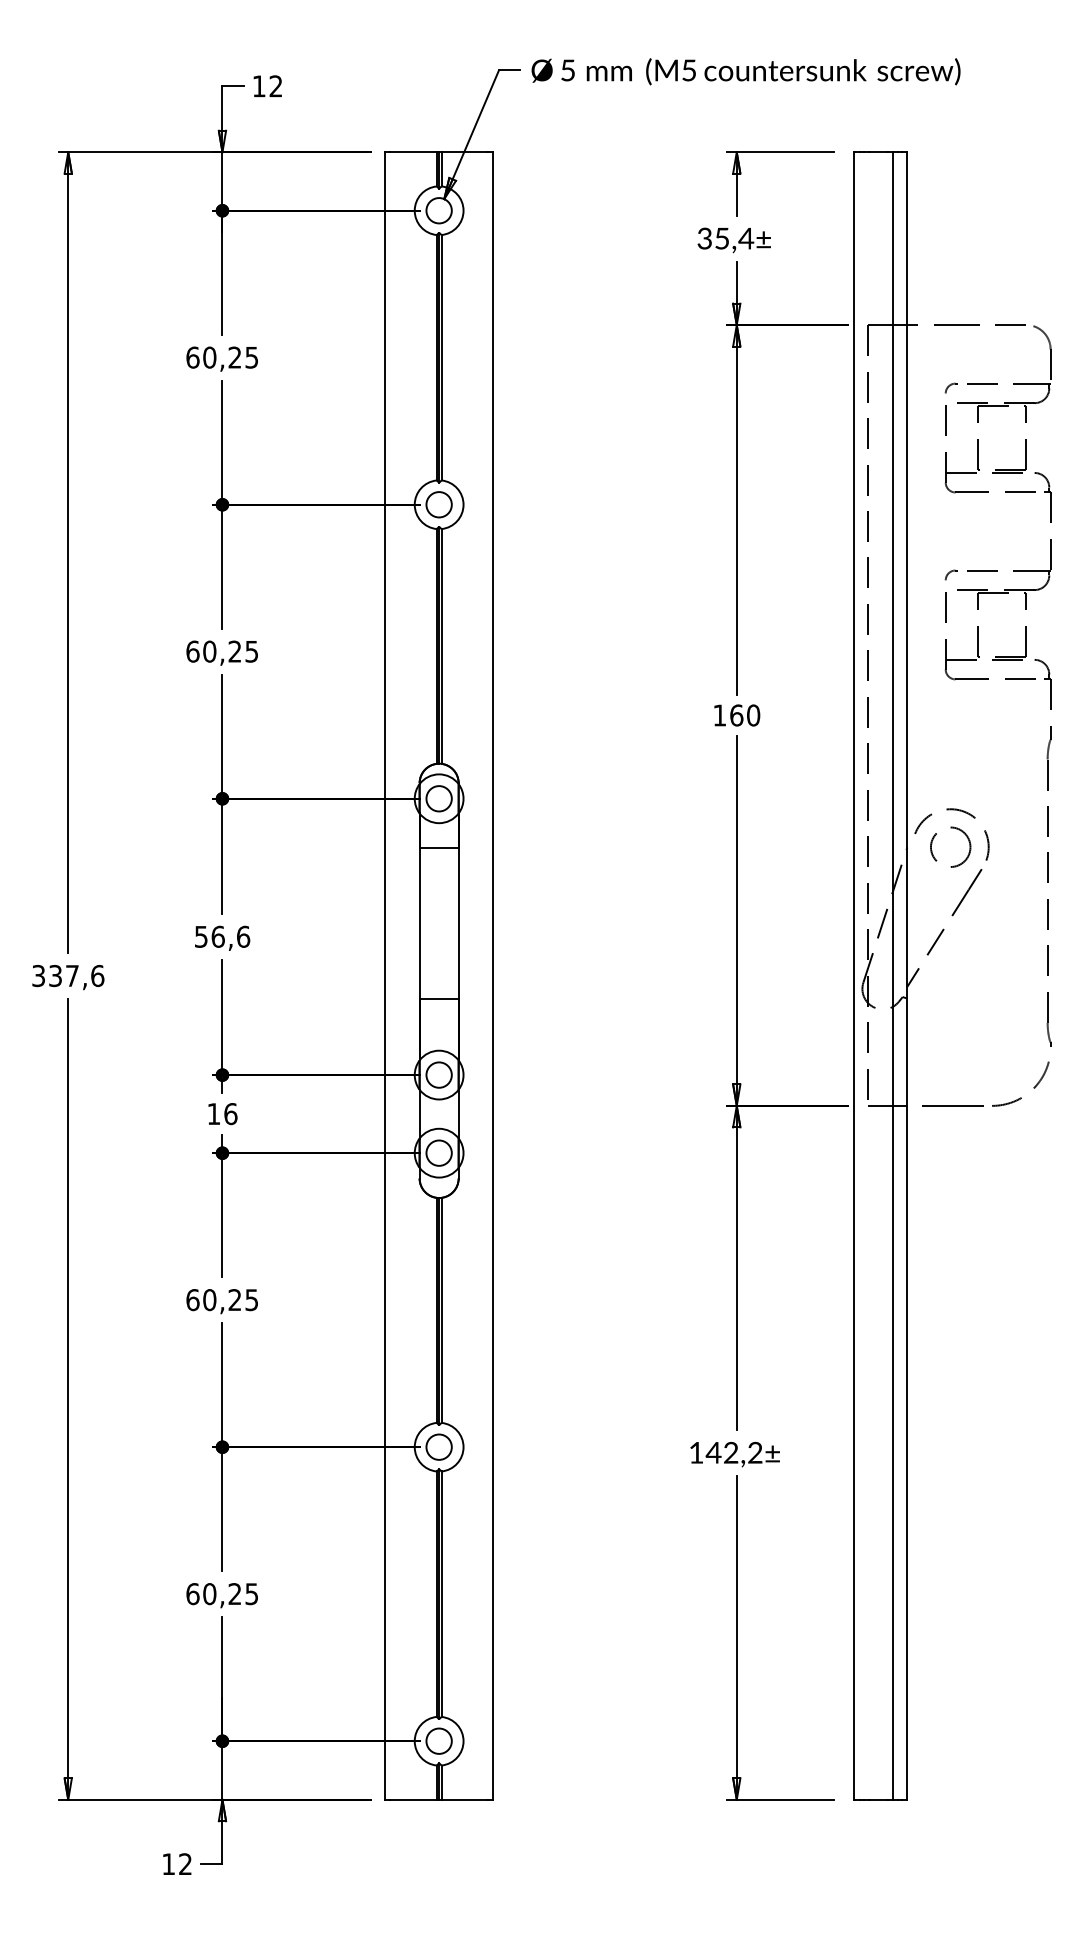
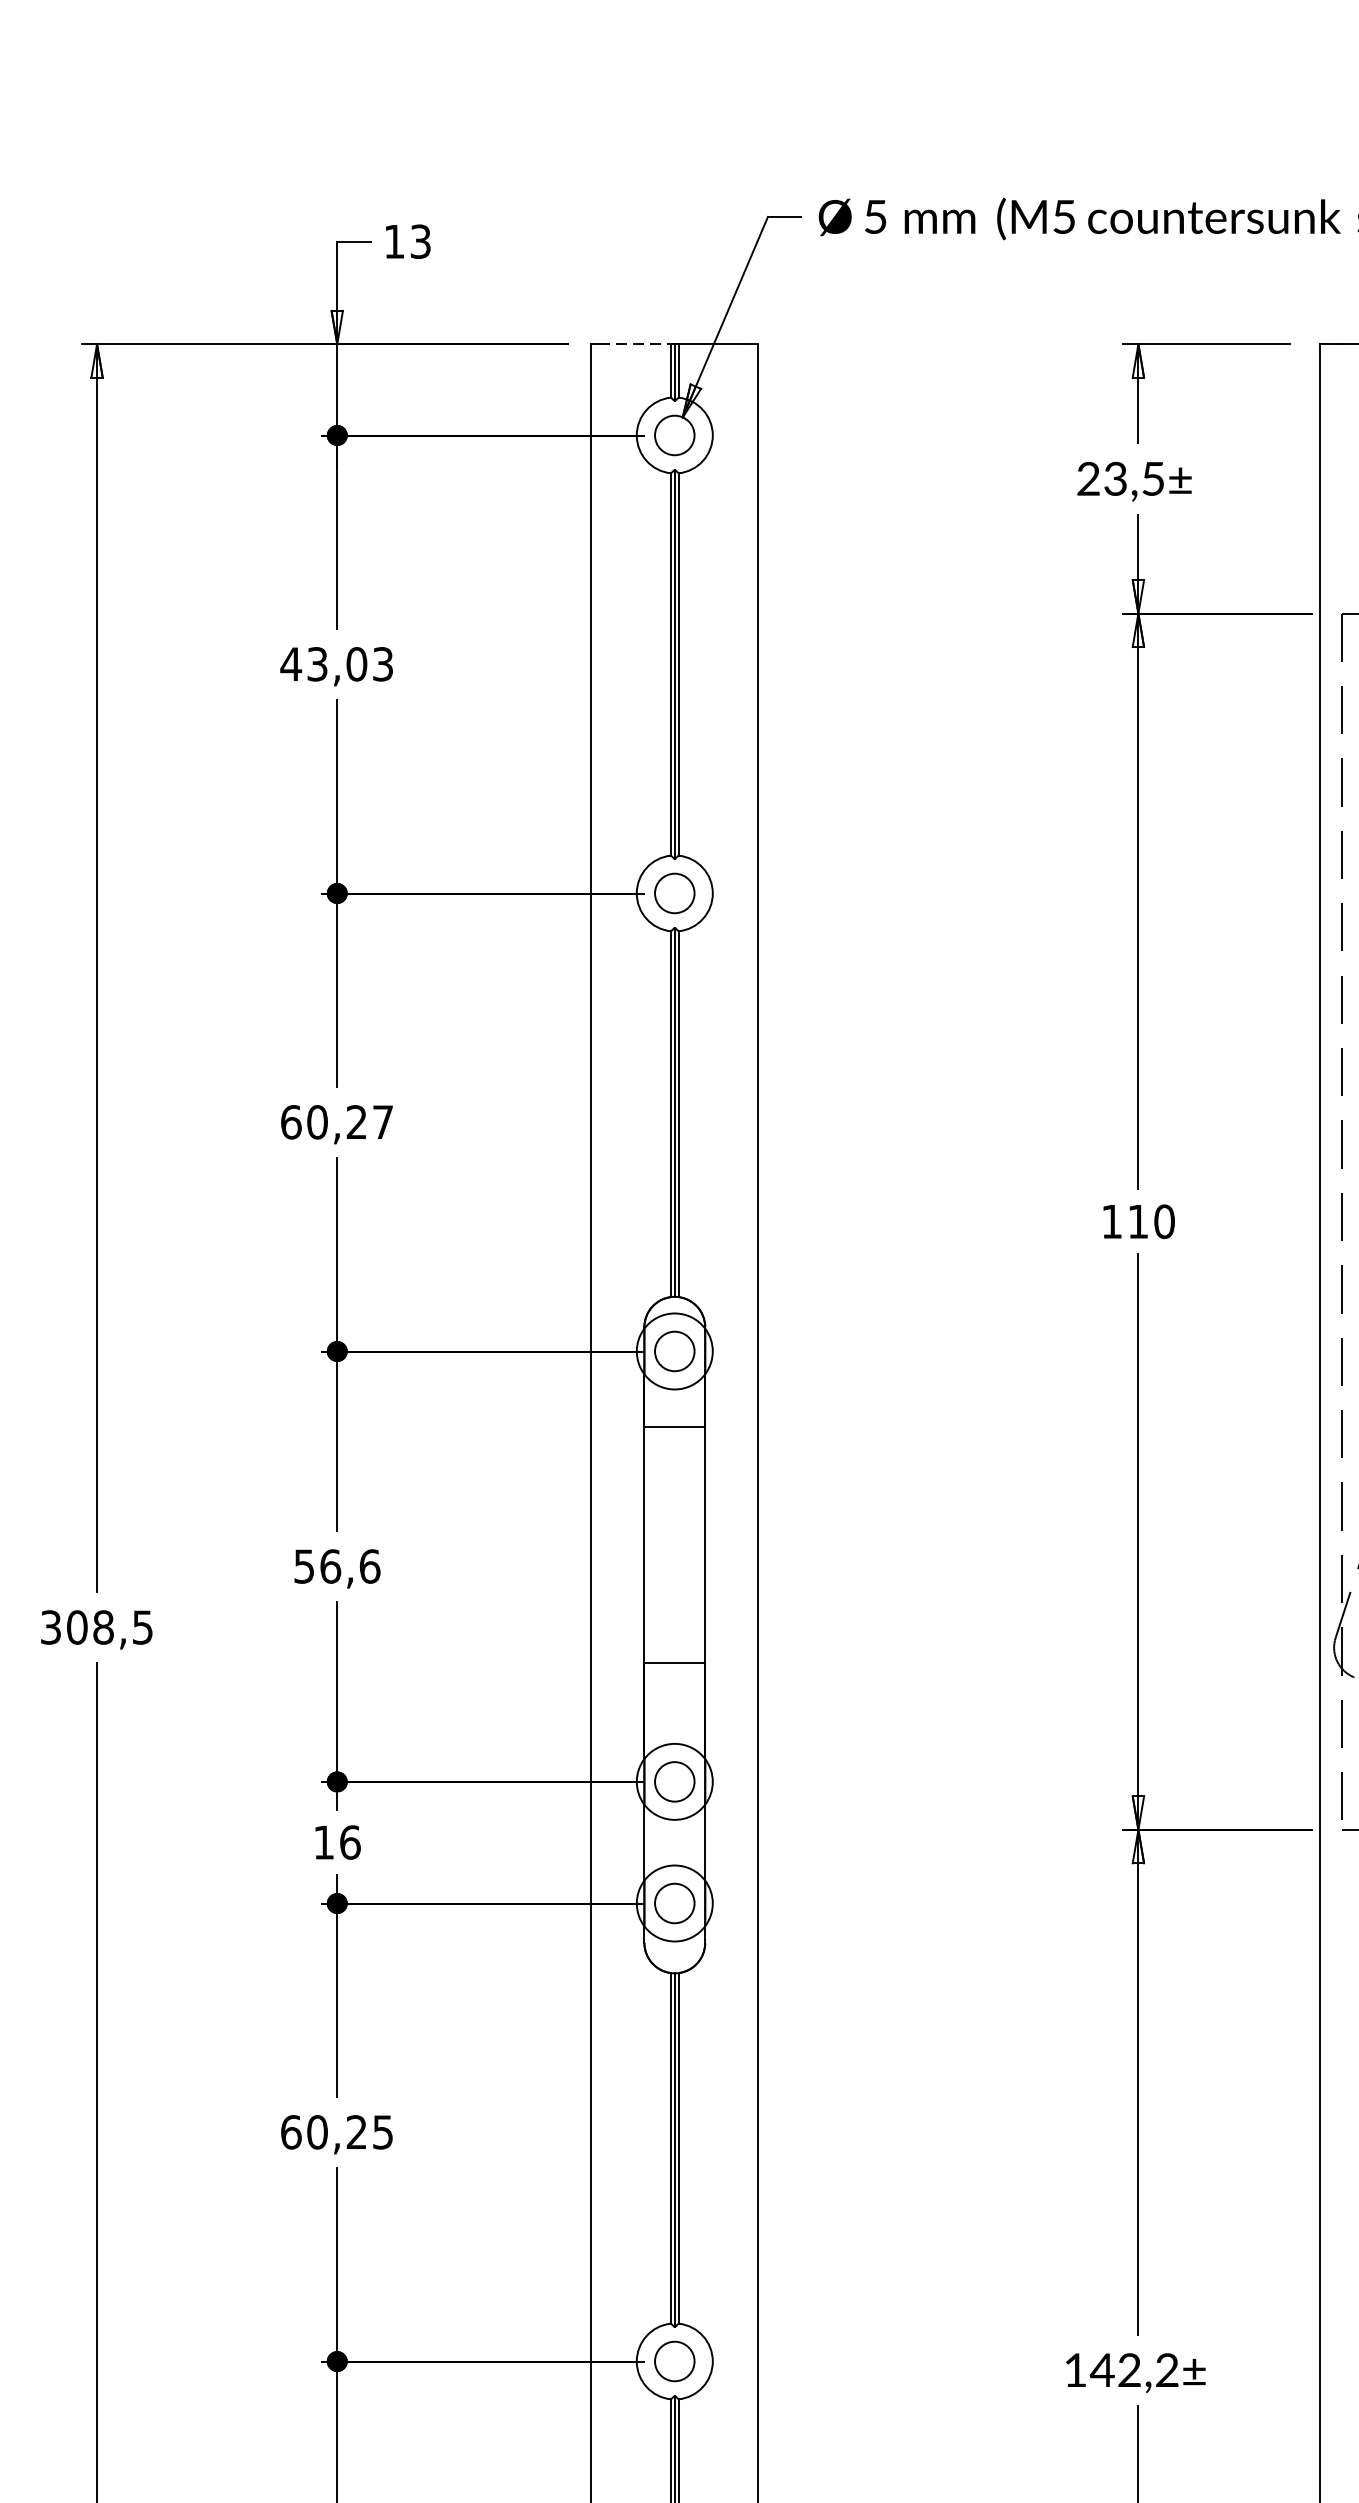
text: (275, 86) -> (419, 241), 12 -> 13
line: (414, 152) -> (636, 344), solid -> dashed
text: (725, 238) -> (1120, 478), 35,4± -> 23,5±
text: (221, 357) -> (335, 664), 60,25 -> 43,03
text: (251, 651) -> (382, 1122), 60,25 -> 60,27
text: (736, 715) -> (1137, 1221), 160 -> 110
text: (76, 975) -> (109, 1626), 337,6 -> 308,5

